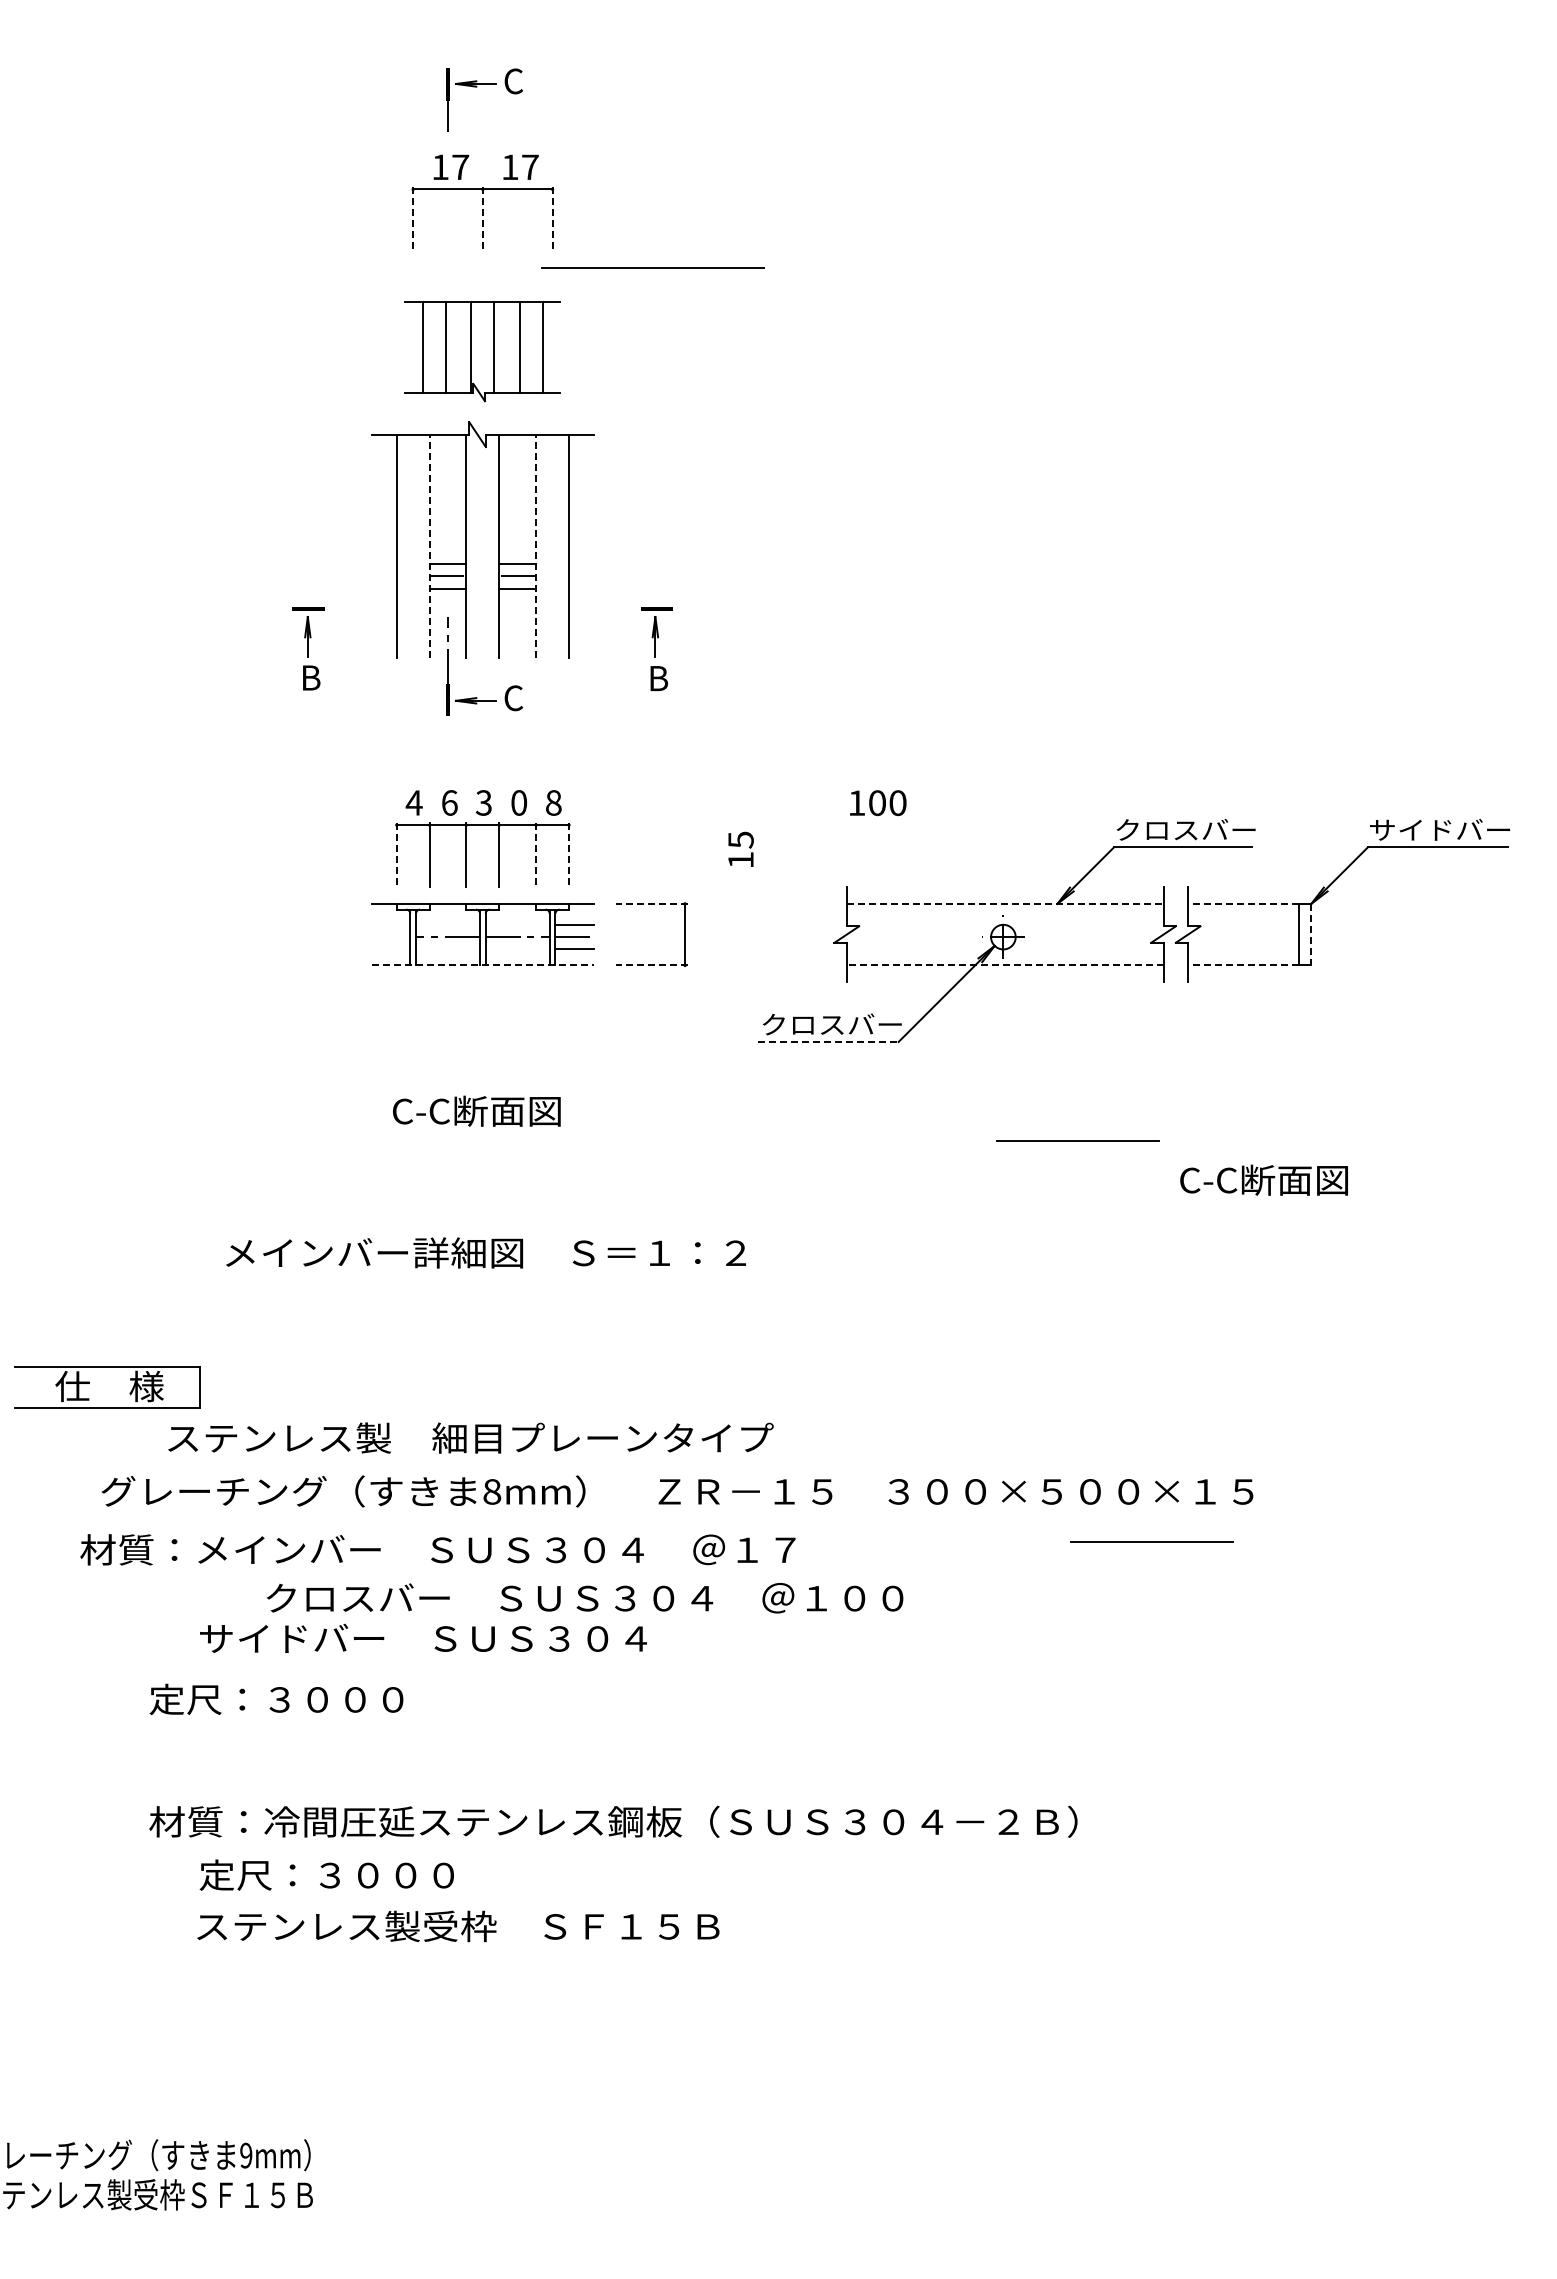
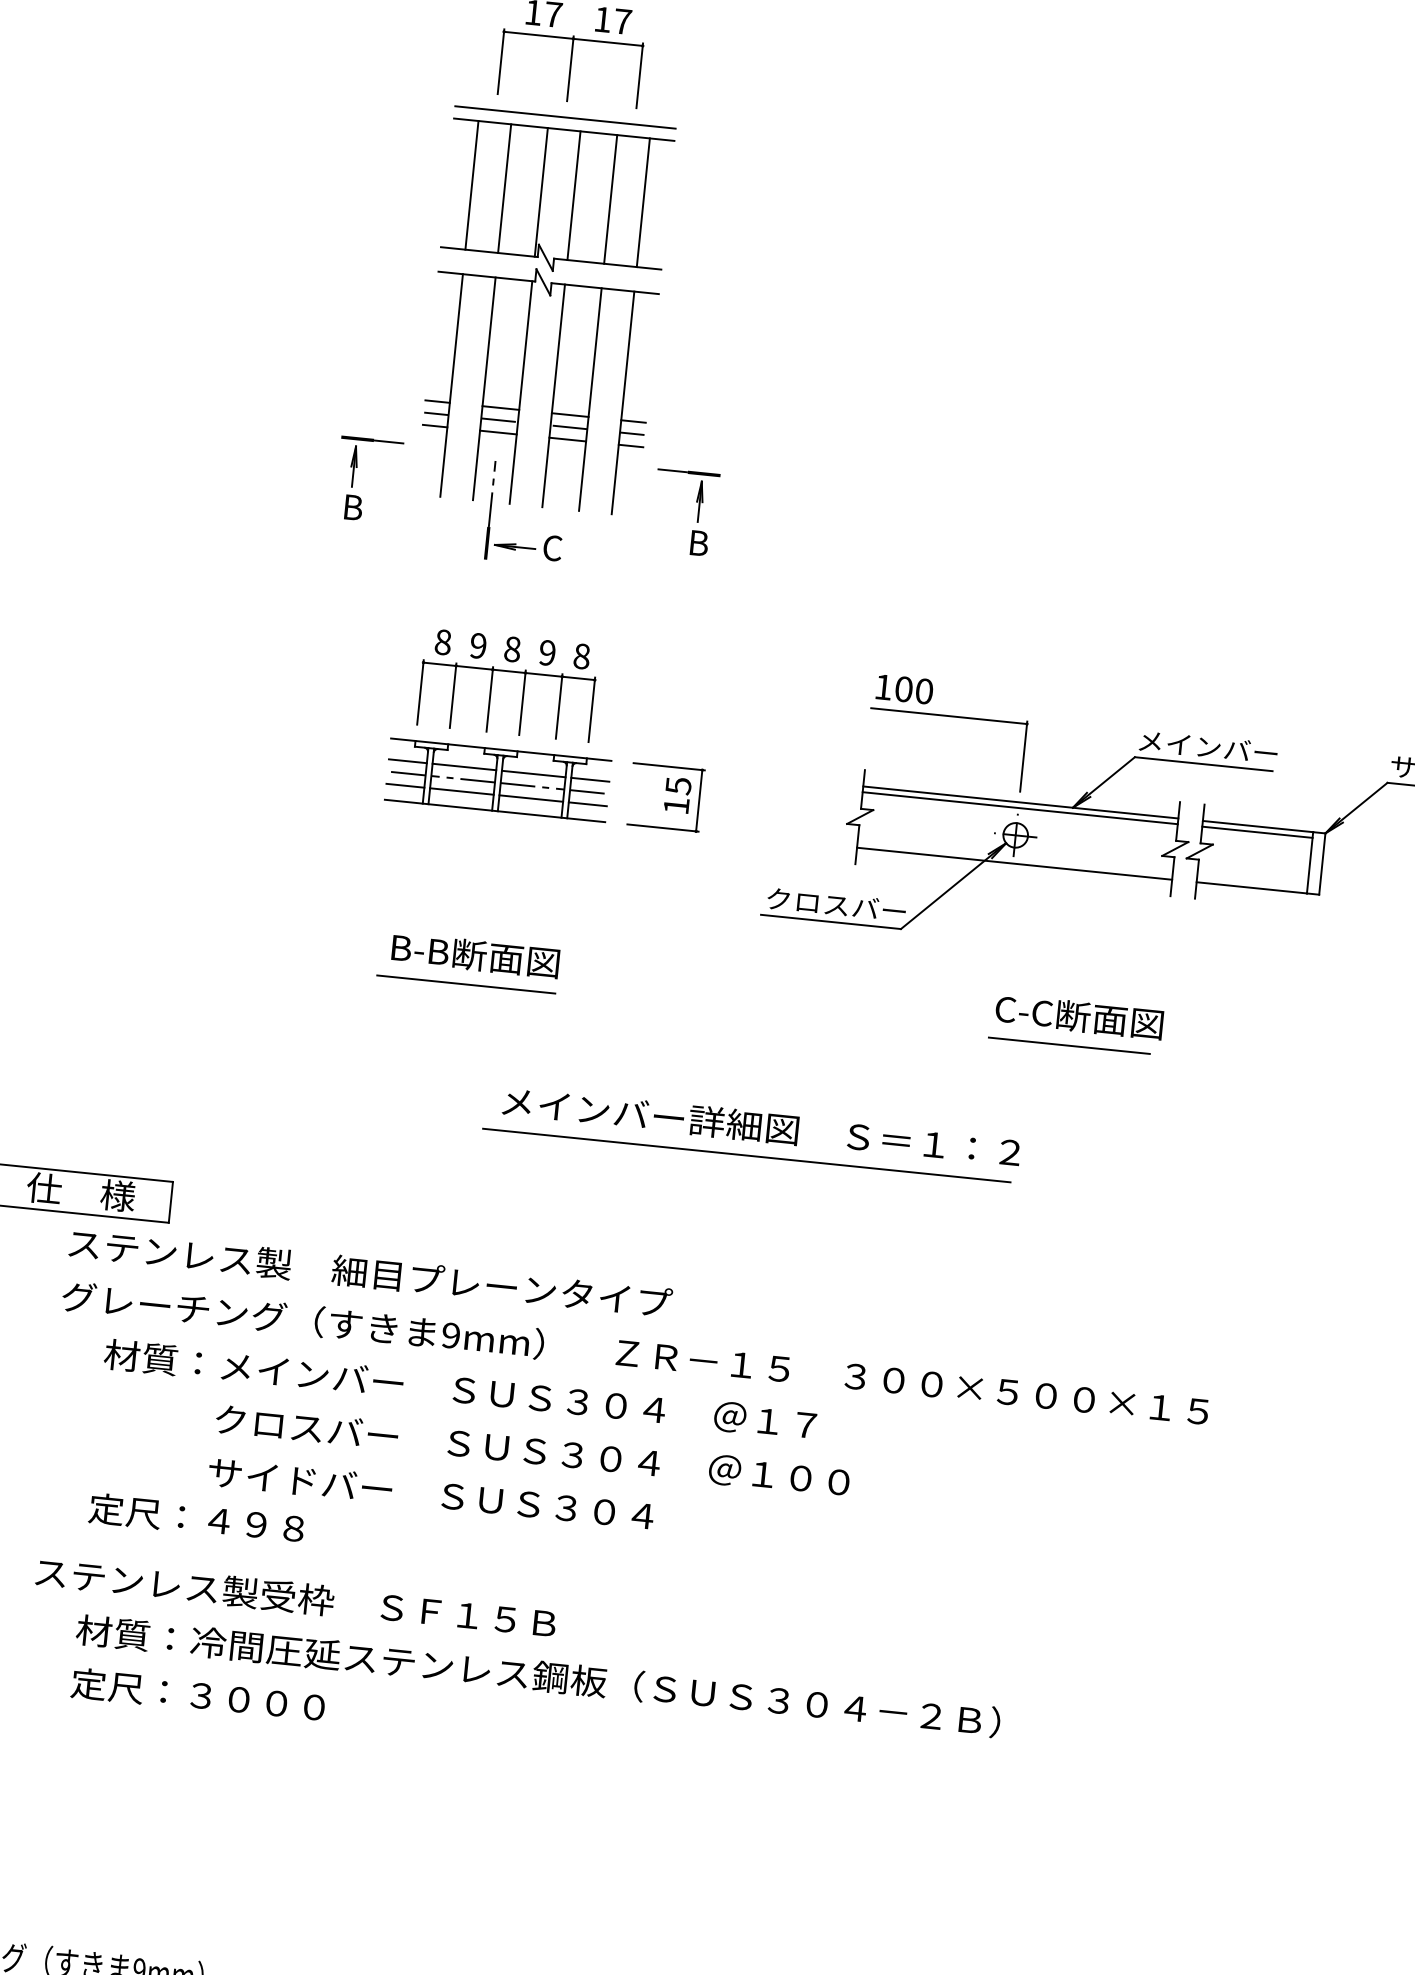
line: (413, 219) -> (501, 61), dashed -> solid
line: (482, 219) -> (570, 68), dashed -> solid
line: (552, 219) -> (639, 75), dashed -> solid
line: (652, 267) -> (565, 116), moved
part: (482, 351) -> (556, 200), size x1.43
line: (429, 546) -> (484, 388), dashed -> solid
line: (536, 546) -> (590, 399), dashed -> solid
line: (384, 564) -> (437, 402), added
line: (581, 564) -> (633, 422), added
line: (384, 576) -> (436, 414), added
line: (581, 576) -> (632, 433), added
line: (384, 588) -> (435, 425), added
line: (581, 588) -> (631, 445), added
line: (340, 609) -> (389, 442), added
line: (625, 609) -> (672, 471), added
text: (413, 802) -> (442, 641), 4 -> 8
text: (449, 802) -> (478, 645), 6 -> 9
text: (483, 802) -> (512, 648), 3 -> 8
text: (518, 802) -> (546, 652), 0 -> 9
part: (925, 825) -> (949, 716), added
text: (1157, 829) -> (1179, 743), クロスバー -> メインバー
text: (740, 848) -> (677, 794), moved
line: (396, 855) -> (420, 692), dashed -> solid
line: (536, 855) -> (559, 706), dashed -> solid
line: (569, 855) -> (592, 710), dashed -> solid
line: (651, 903) -> (669, 766), dashed -> solid
line: (1005, 903) -> (1021, 802), dashed -> solid
line: (1243, 903) -> (1257, 826), dashed -> solid
line: (1004, 909) -> (1019, 808), added
line: (1243, 909) -> (1257, 832), added
line: (391, 924) -> (408, 760), added
line: (448, 924) -> (464, 766), added
line: (517, 924) -> (533, 773), added
line: (1311, 934) -> (1322, 863), dashed -> solid
line: (391, 937) -> (406, 773), added
line: (391, 949) -> (405, 785), added
line: (448, 949) -> (462, 791), added
line: (517, 949) -> (531, 798), added
line: (482, 965) -> (494, 810), dashed -> solid
line: (651, 965) -> (662, 828), dashed -> solid
line: (1004, 965) -> (1013, 863), dashed -> solid
line: (1243, 965) -> (1251, 887), dashed -> solid
line: (828, 1041) -> (831, 921), dashed -> solid
text: (477, 1110) -> (474, 954), C-C断面図 -> B-B断面図
line: (471, 1141) -> (465, 984), added
text: (1263, 1179) -> (1078, 1016), moved
text: (485, 1252) -> (761, 1126), moved
line: (768, 1282) -> (747, 1155), added
text: (470, 1437) -> (370, 1272), moved
text: (492, 1491) -> (451, 1335), 8mm -> 9mm
line: (1151, 1541) -> (1101, 1451), removed
text: (437, 1549) -> (459, 1389), moved
text: (423, 1637) -> (431, 1493), moved
text: (336, 1699) -> (275, 1526), 定尺：３０００ -> 定尺：４９８
text: (326, 1874) -> (197, 1694), moved
text: (458, 1926) -> (296, 1597), moved

